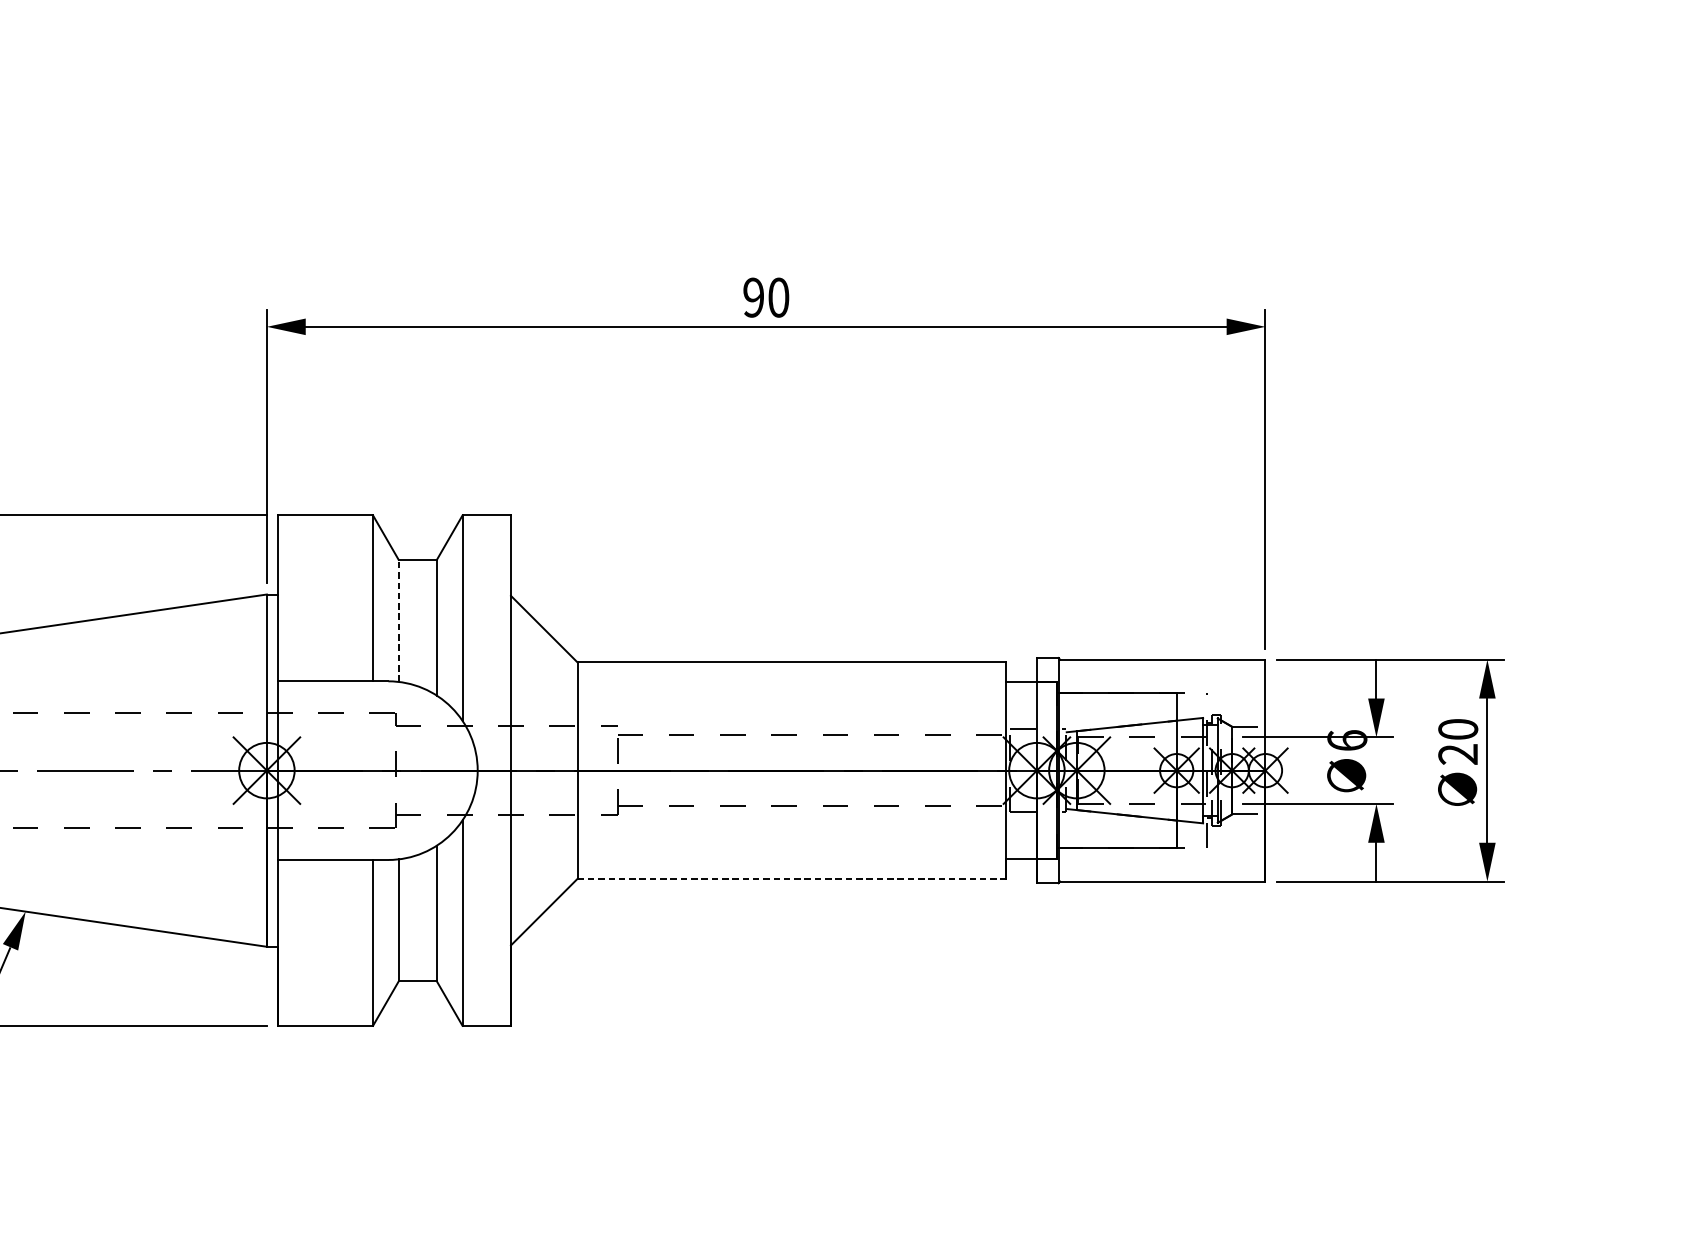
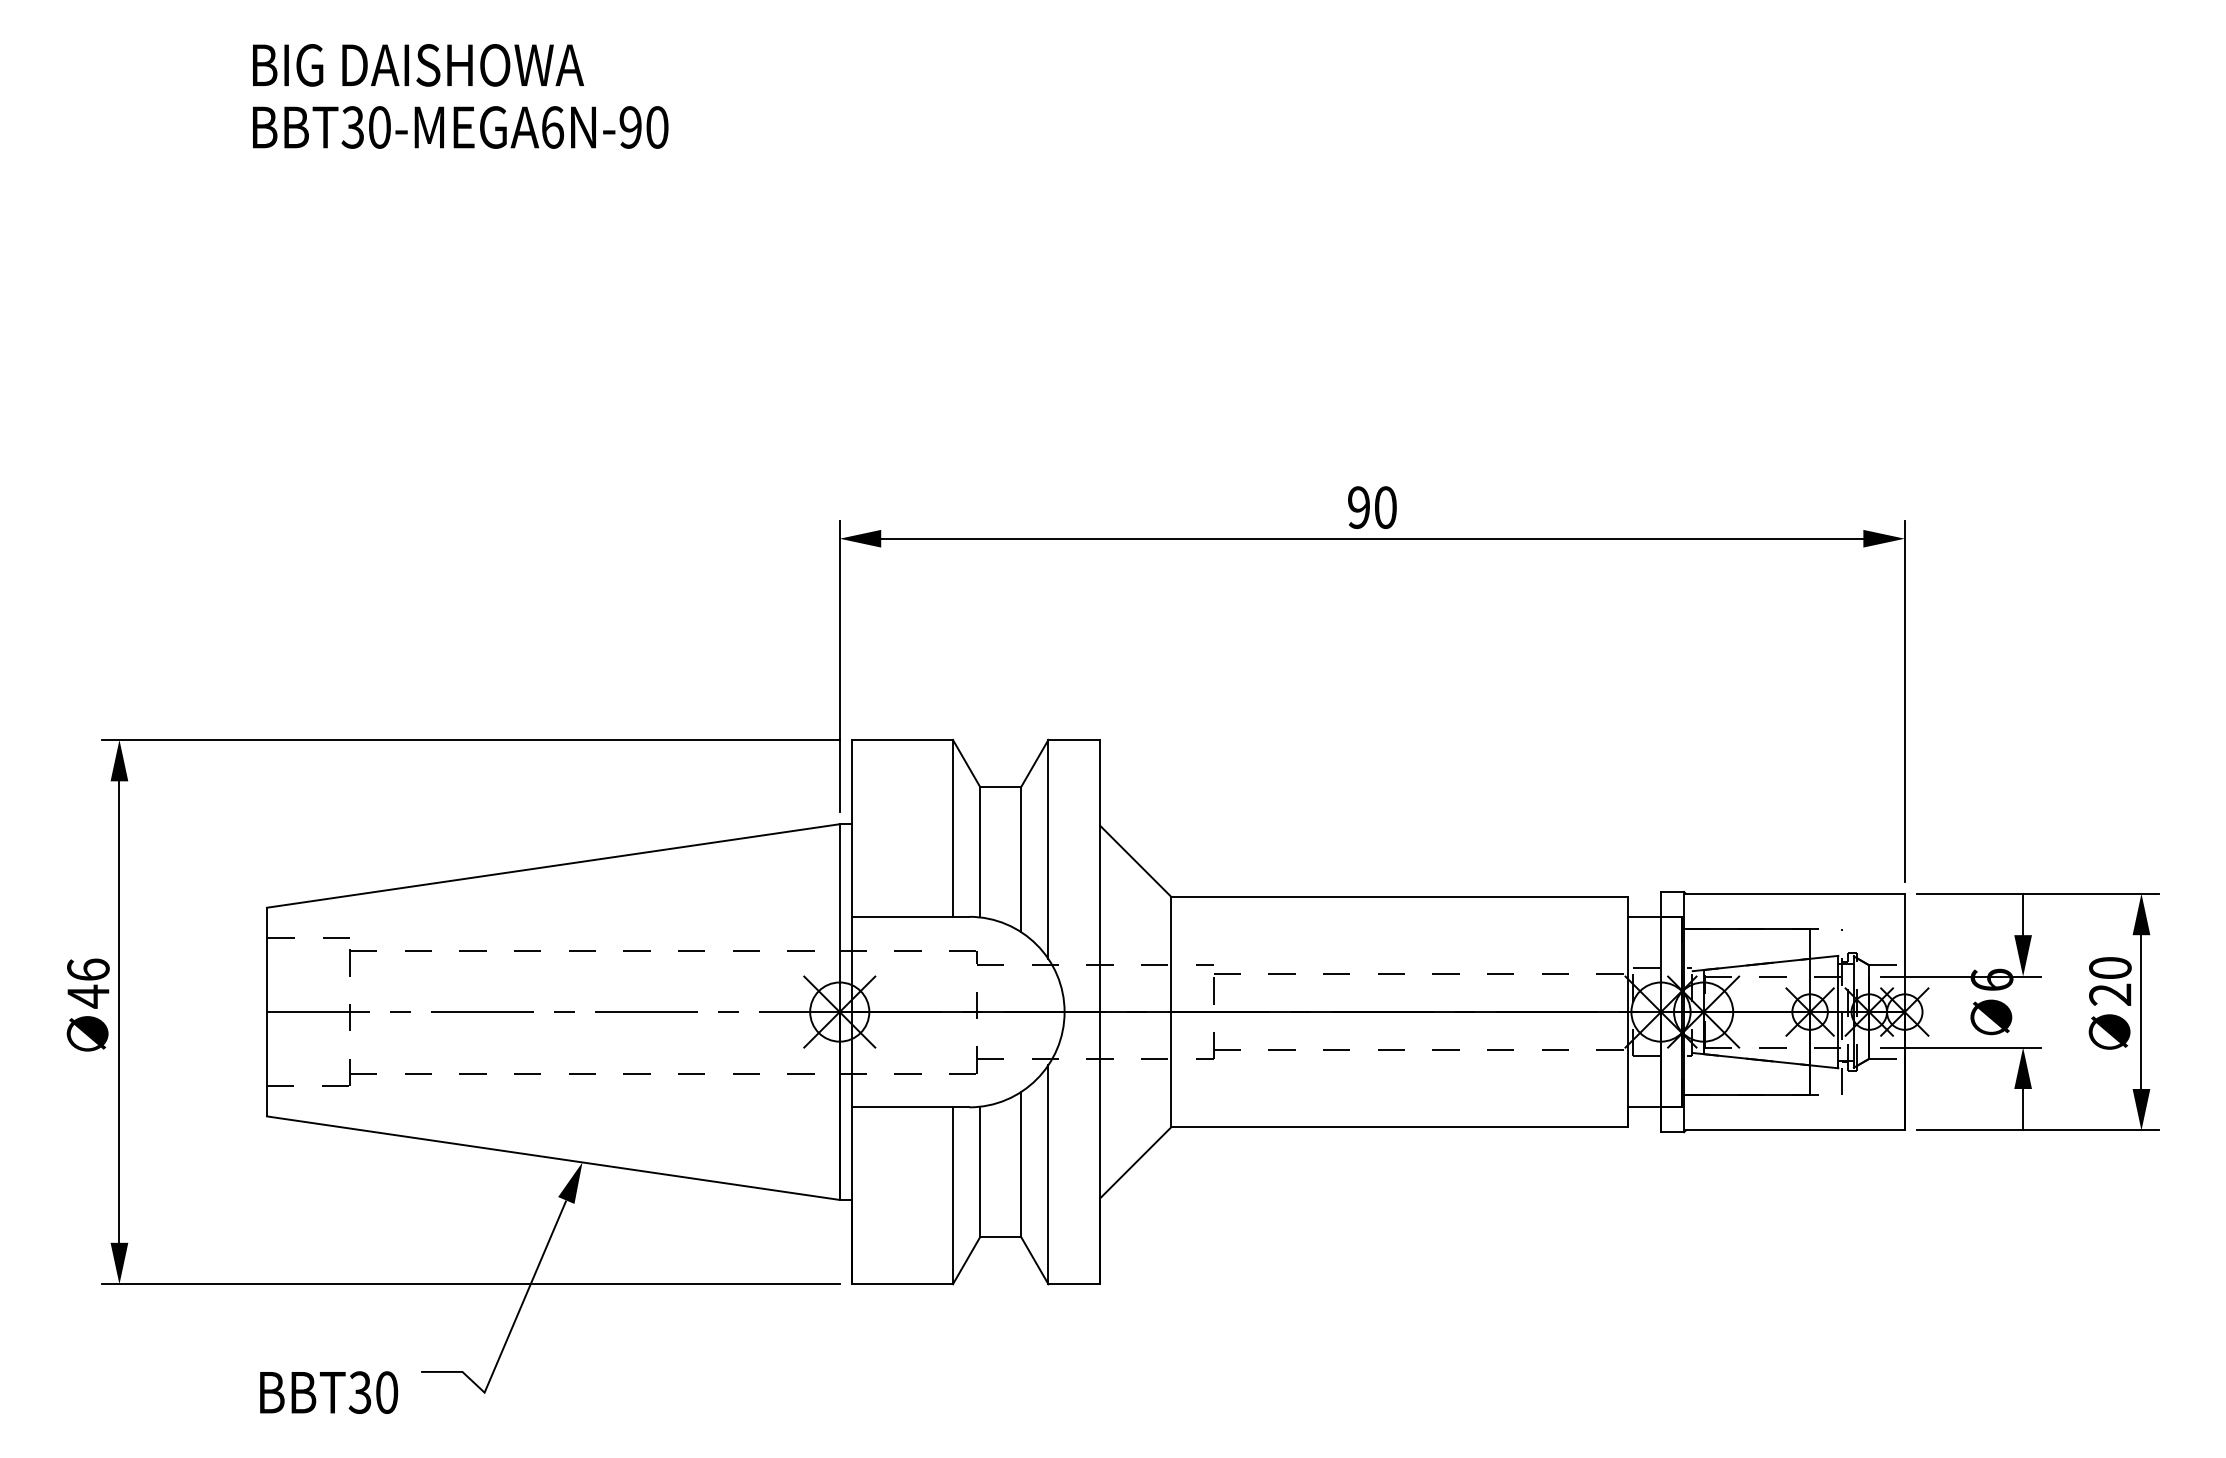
line: (398, 620) -> (980, 851), dashed -> solid
line: (791, 878) -> (1399, 1127), dashed -> solid

